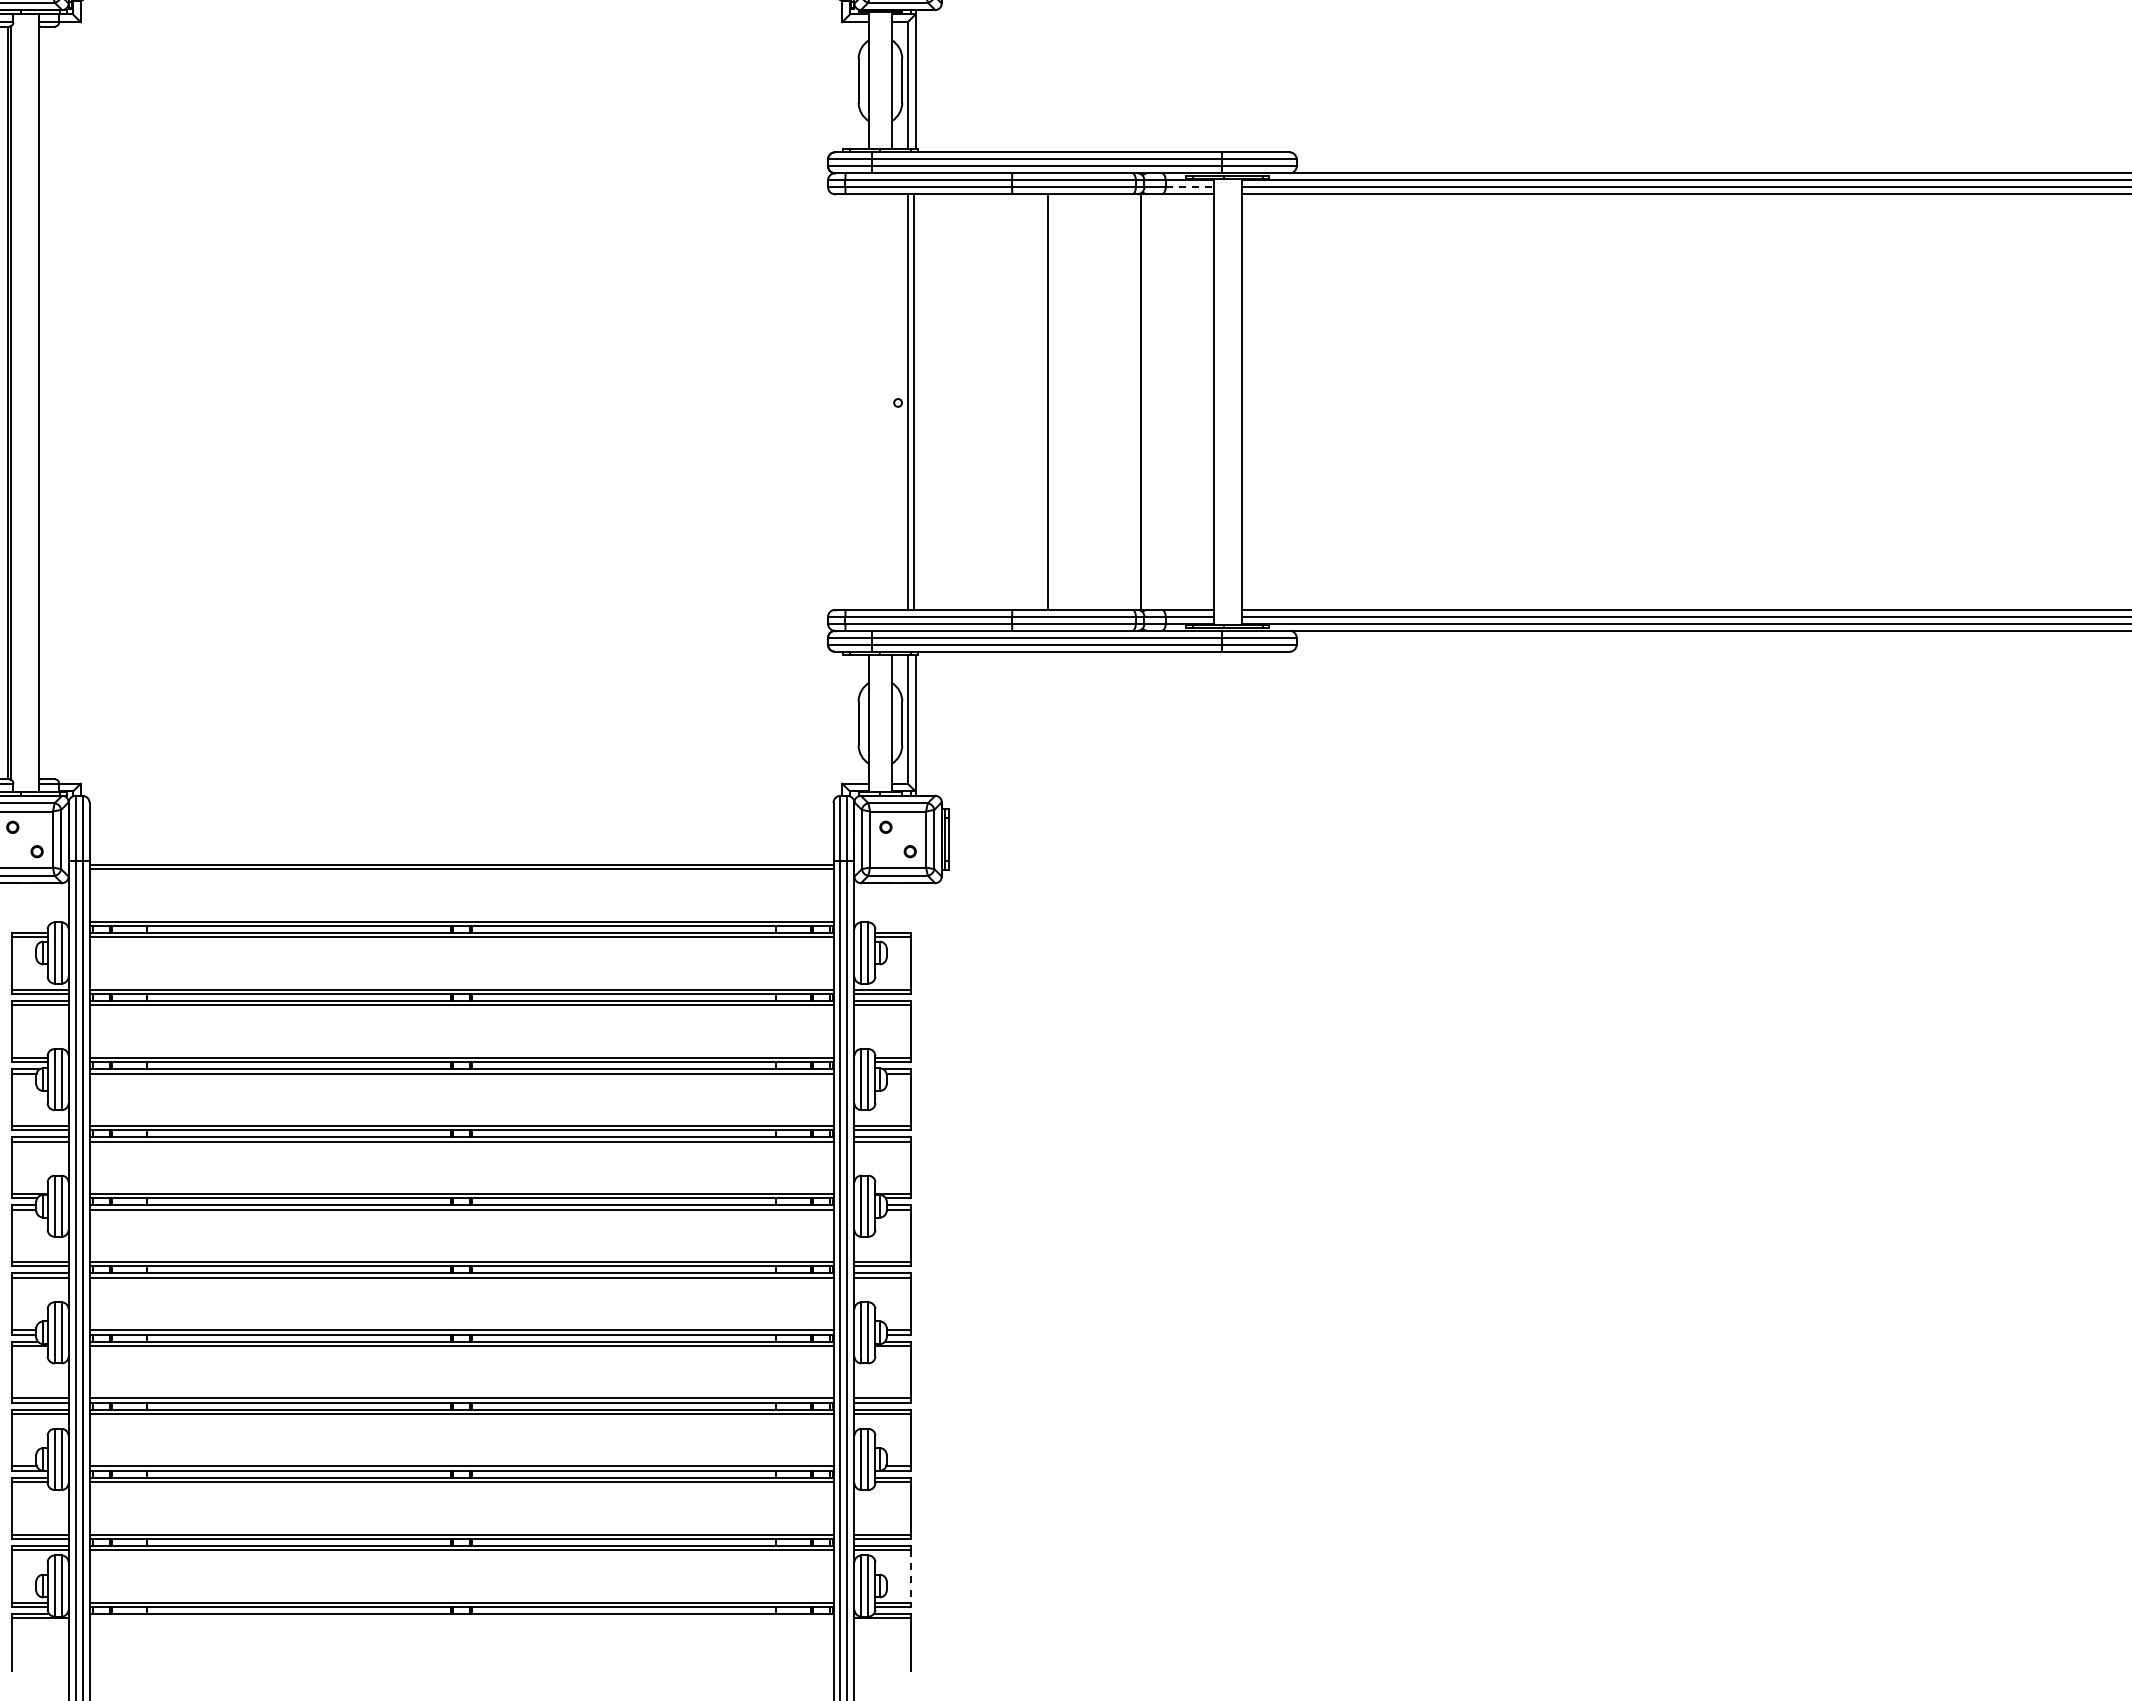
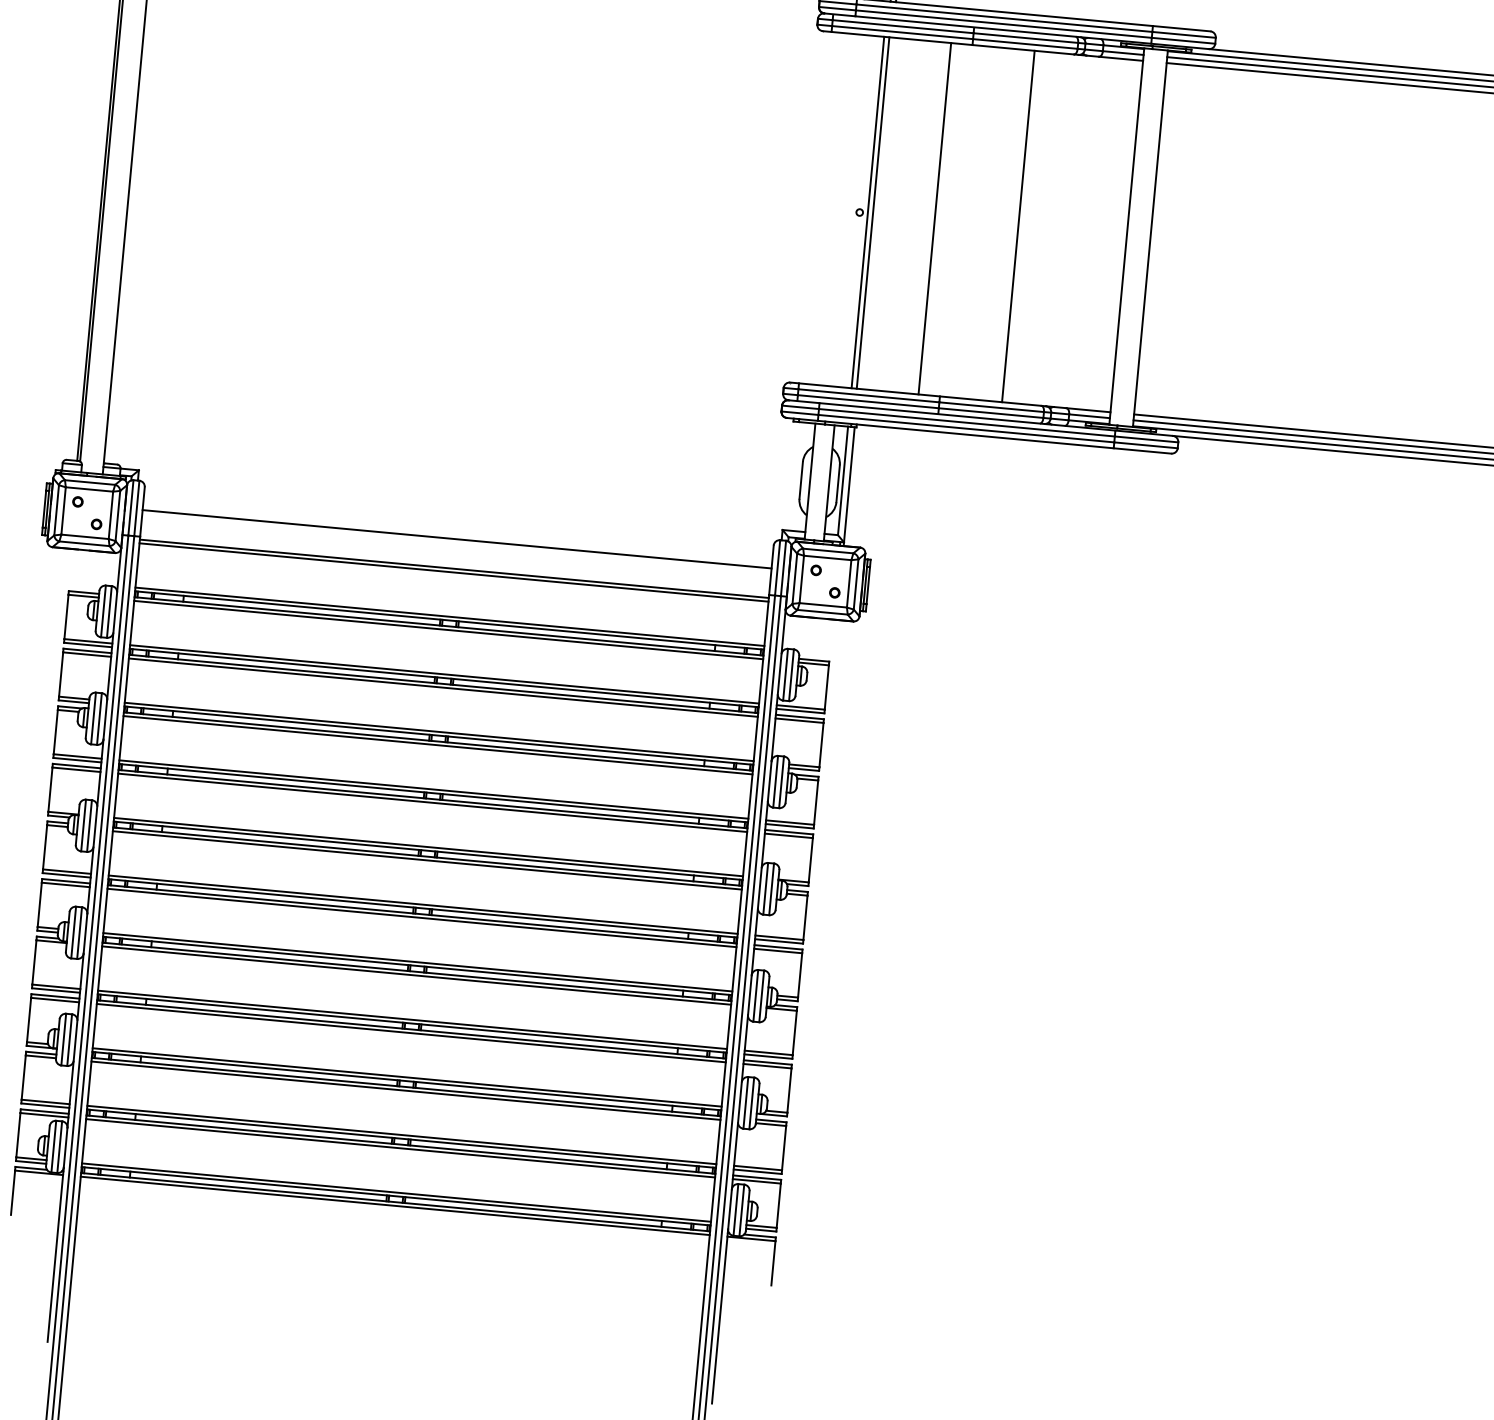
line: (1190, 187) -> (1123, 53), dashed -> solid
line: (1047, 401) -> (934, 218), moved
line: (1140, 401) -> (1018, 226), moved
line: (461, 829) -> (457, 538), added
line: (911, 1576) -> (779, 1205), dashed -> solid
line: (461, 1618) -> (395, 1206), added

